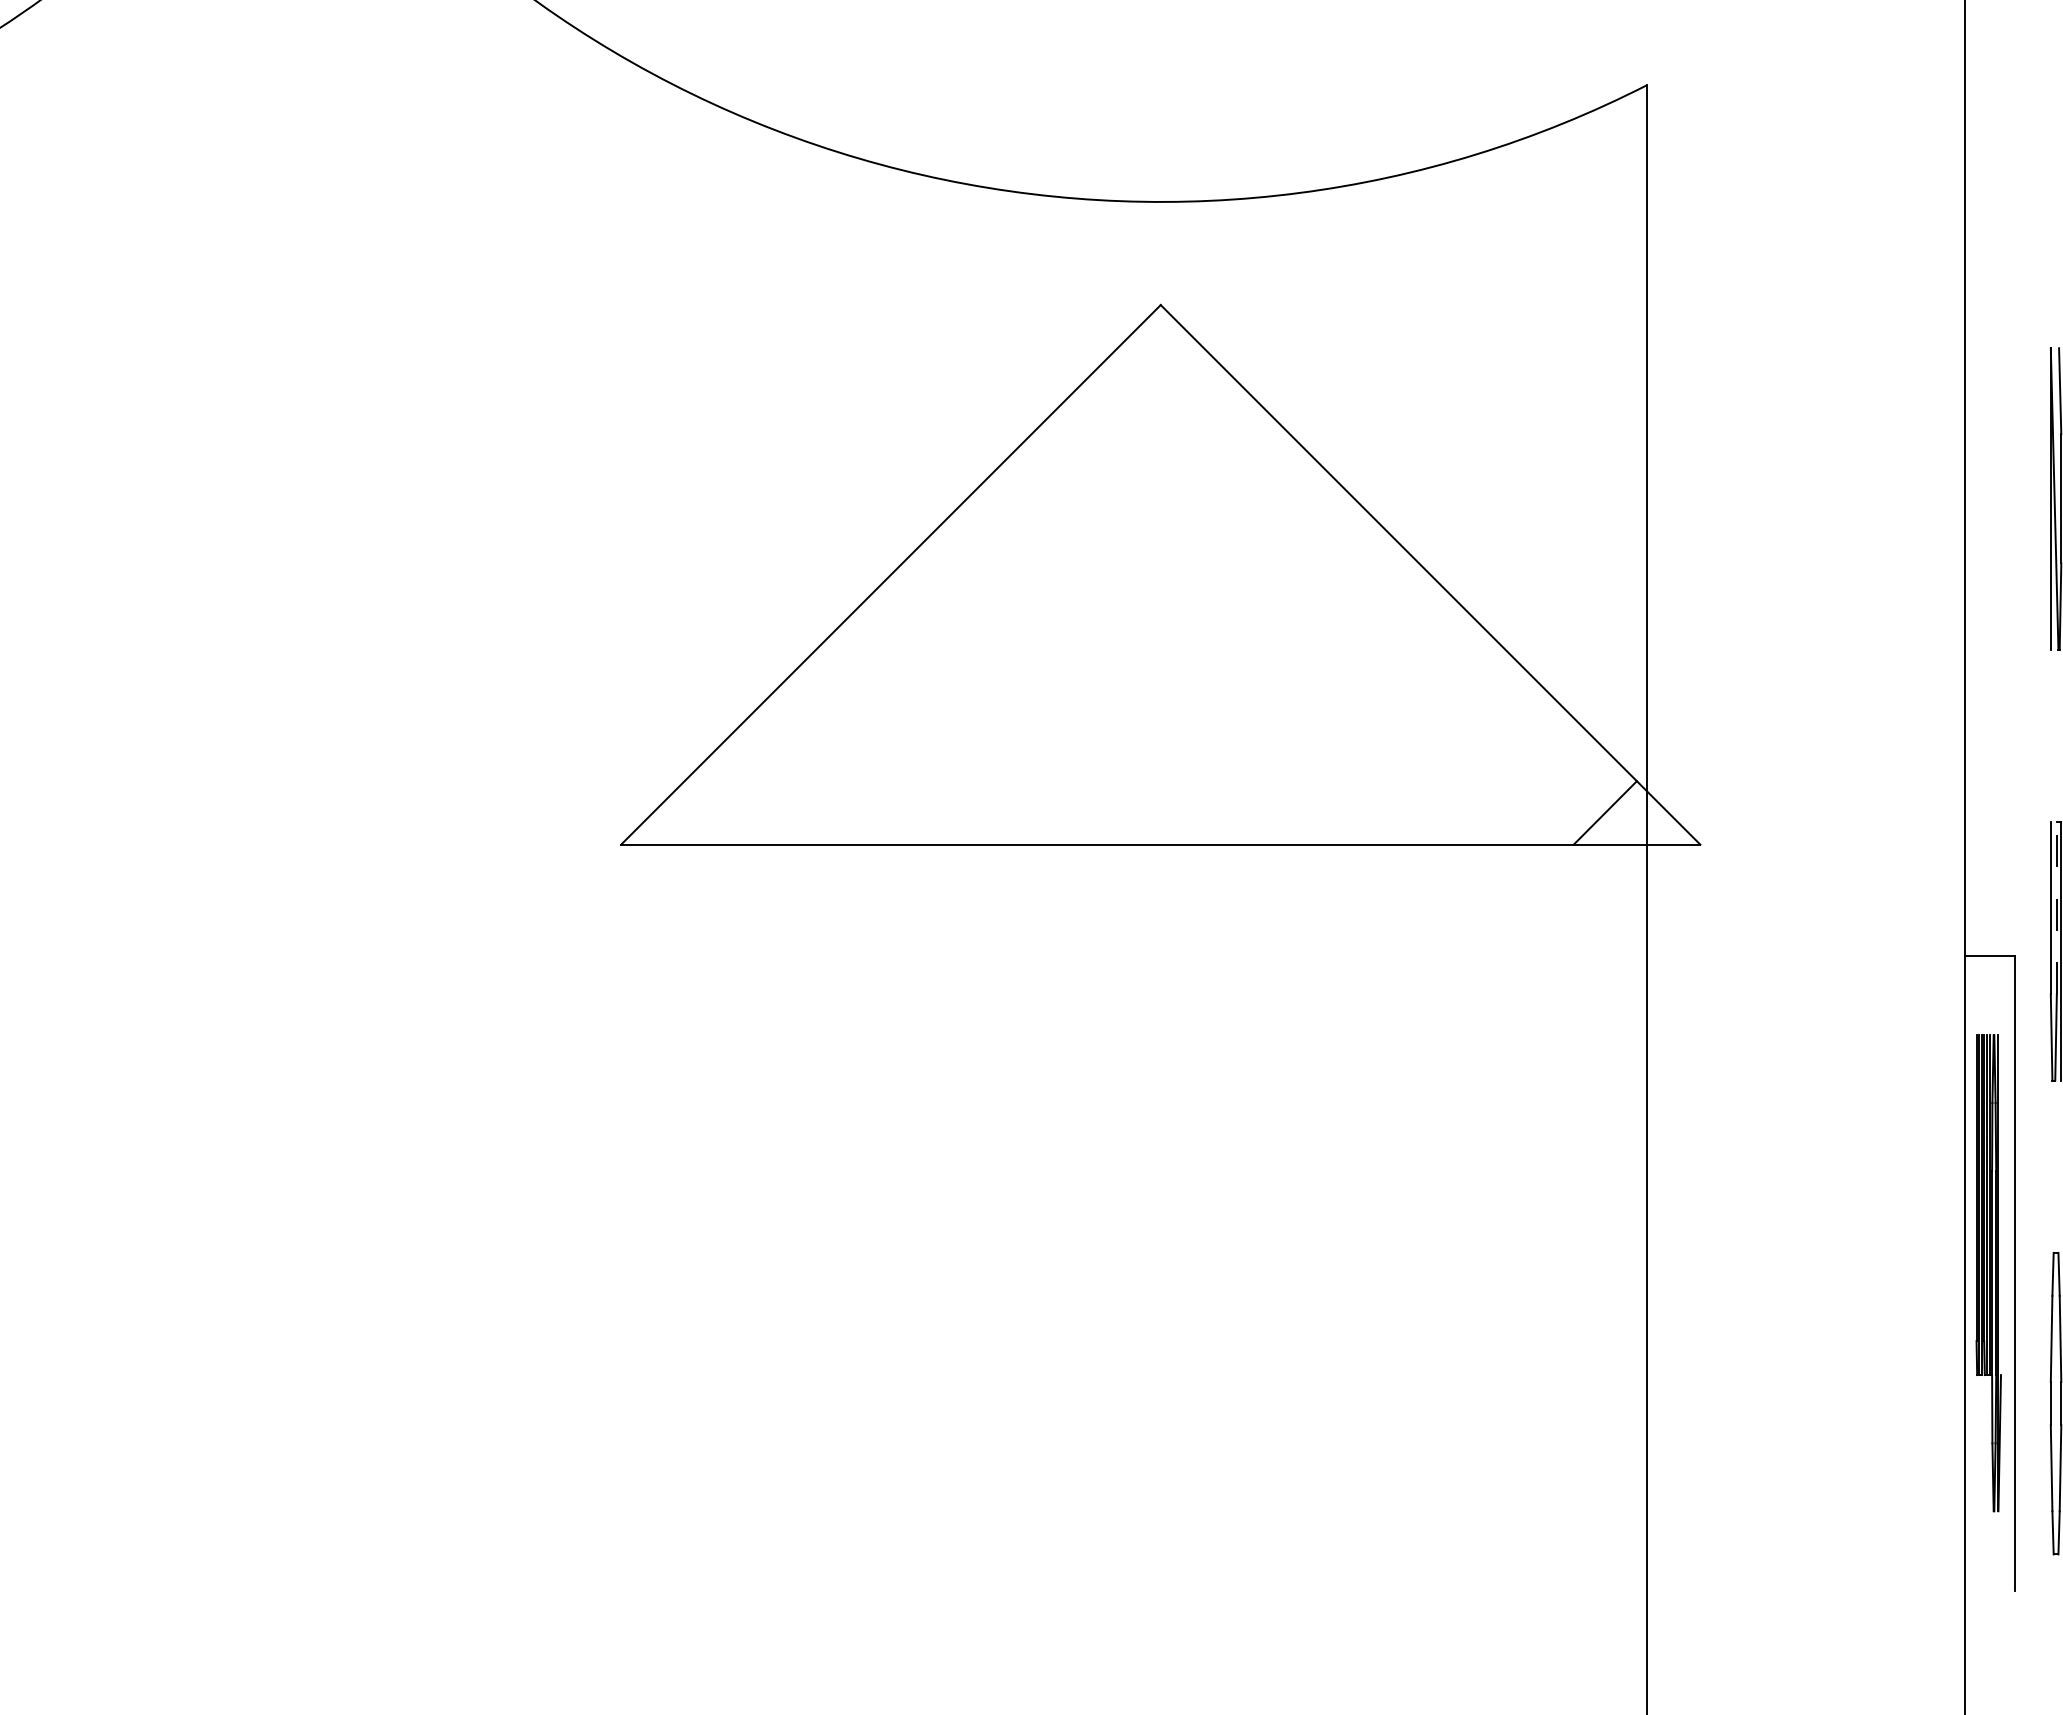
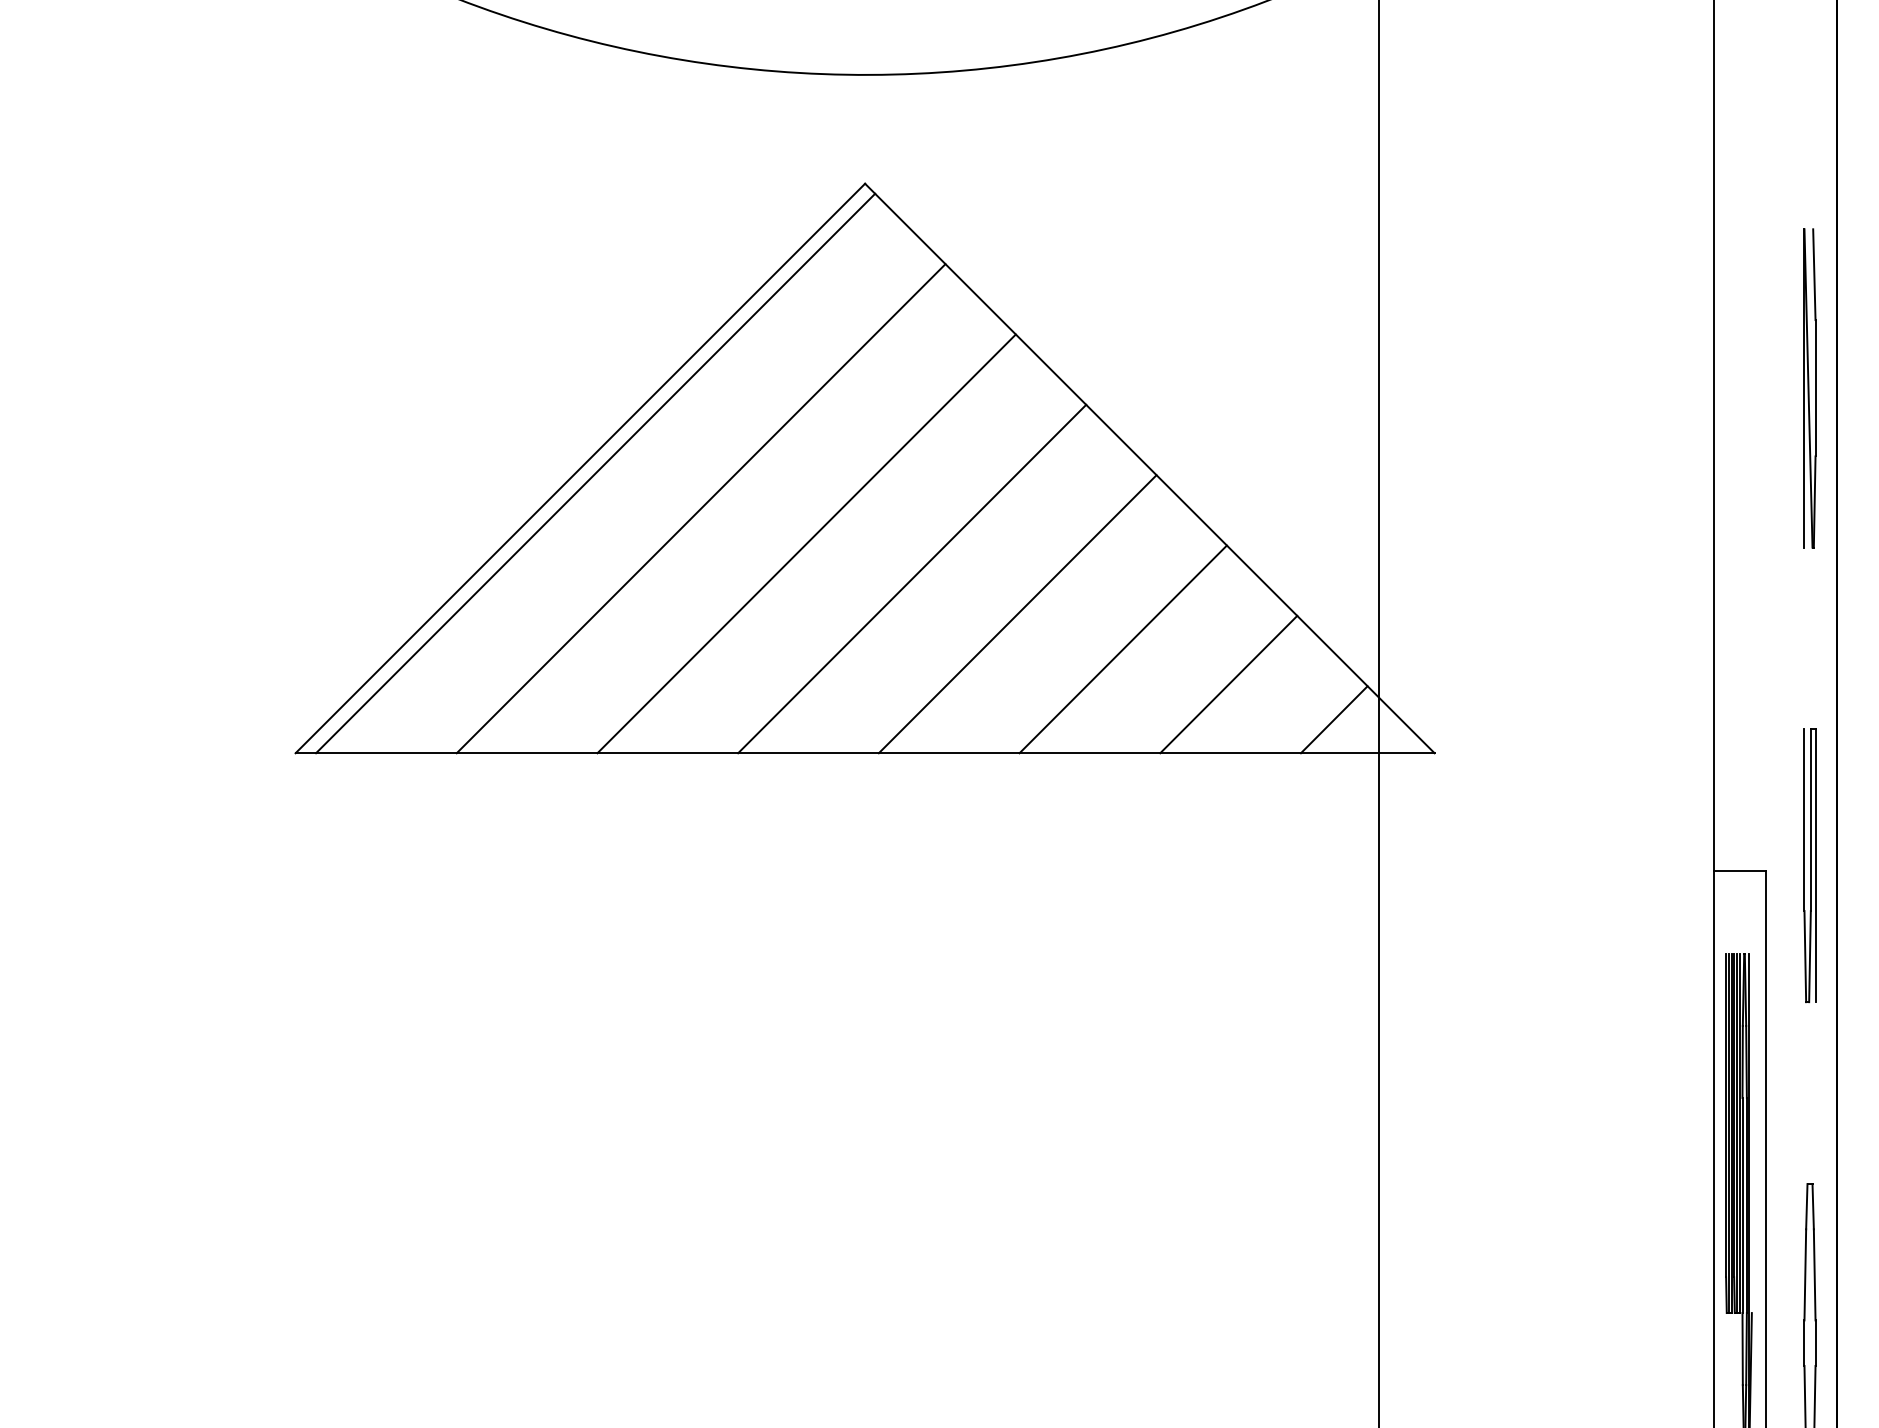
line: (905, 579) -> (595, 473), added
line: (1004, 612) -> (700, 508), added
line: (1105, 645) -> (806, 543), added
line: (1205, 679) -> (912, 578), added
line: (1304, 712) -> (1016, 613), added
line: (1405, 745) -> (1123, 648), added
line: (1505, 779) -> (1228, 684), added
line: (2056, 907) -> (1810, 819), dashed -> solid

